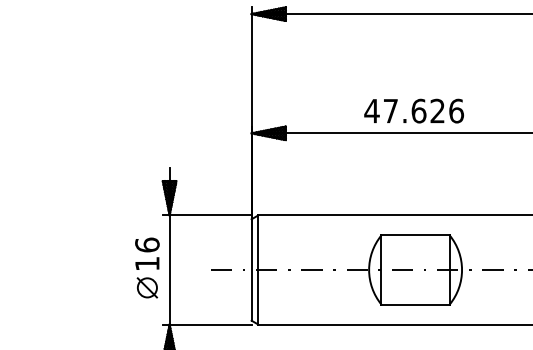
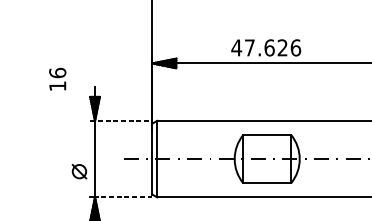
line: (207, 215) -> (121, 120), solid -> dashed
text: (147, 253) -> (57, 78), moved
line: (210, 324) -> (123, 197), solid -> dashed

